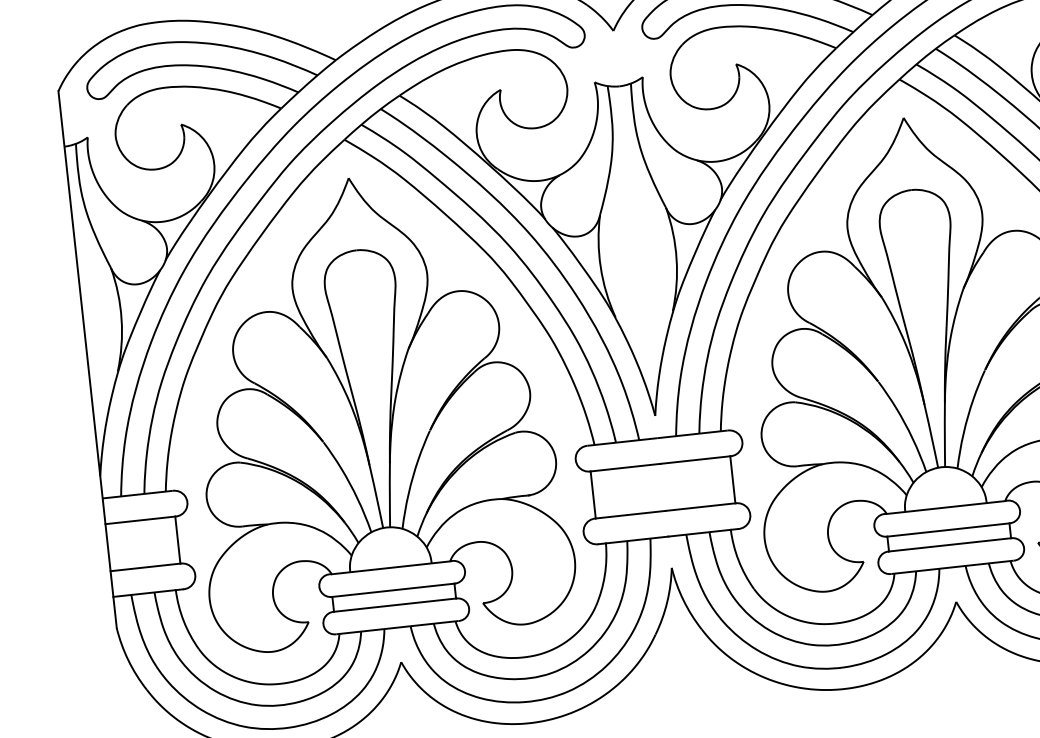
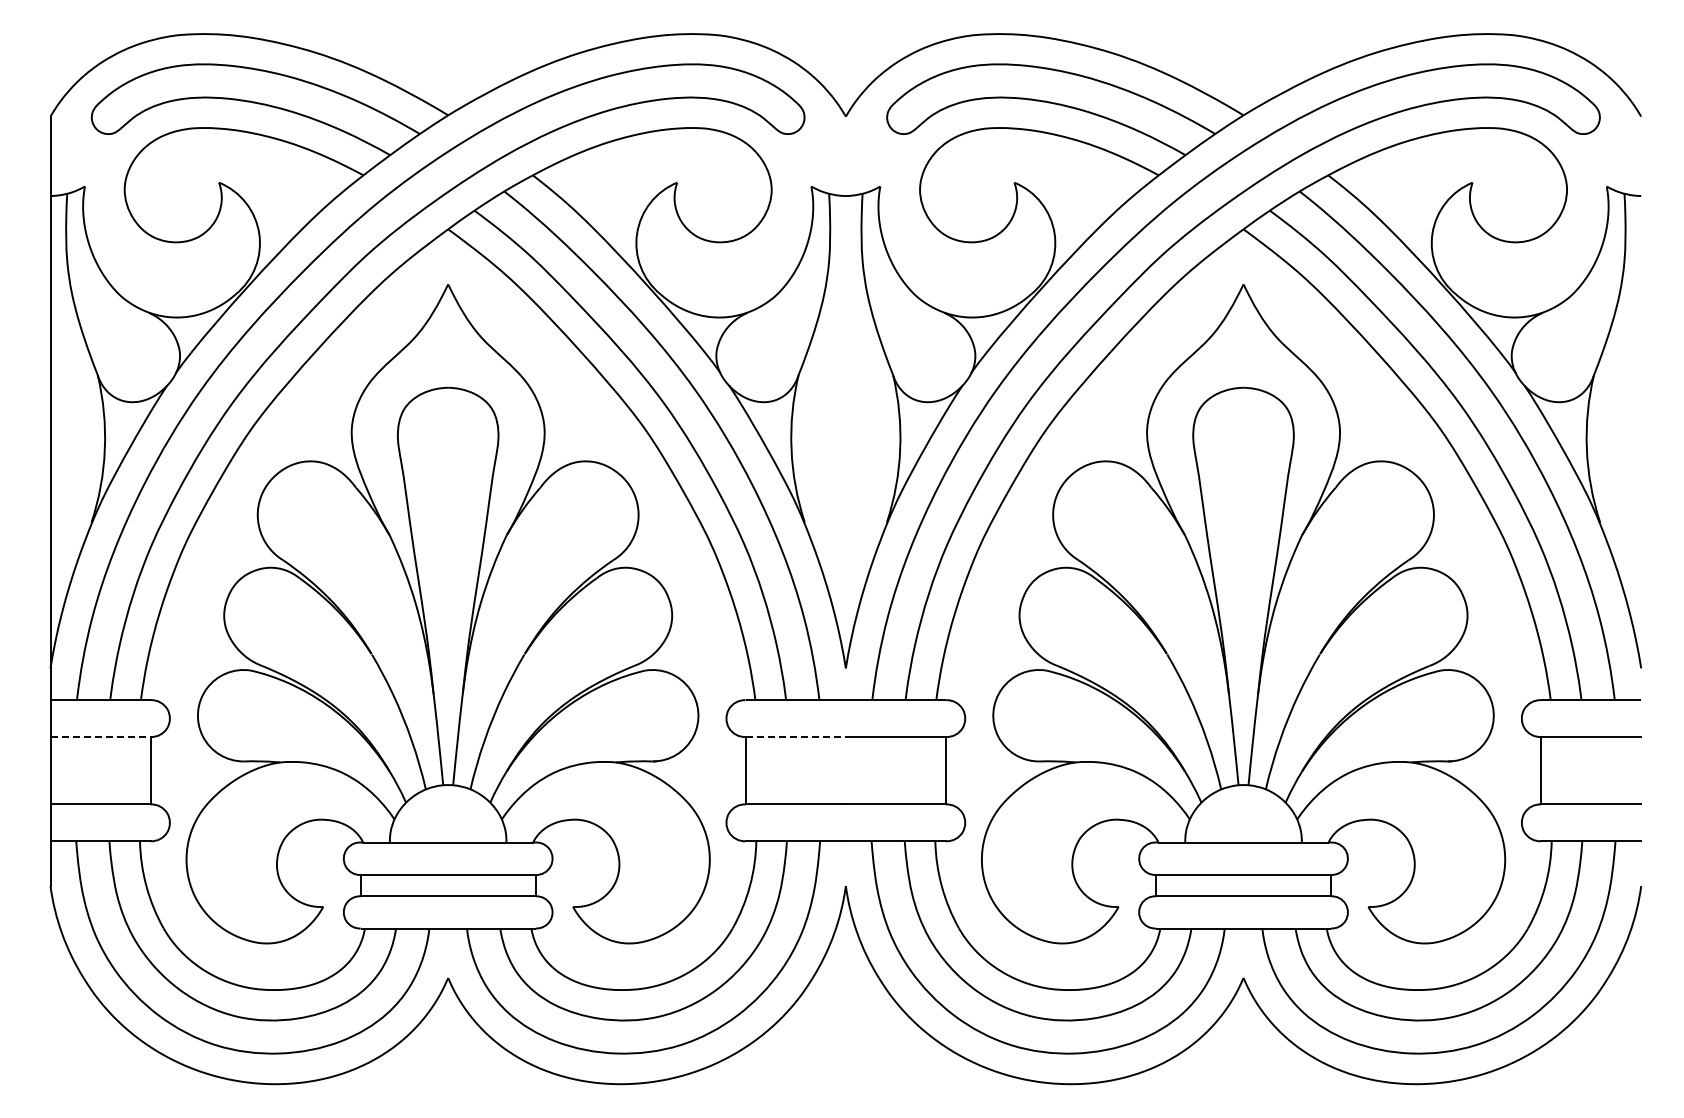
line: (626, 467) -> (796, 737), solid -> dashed
line: (141, 520) -> (101, 737), solid -> dashed

